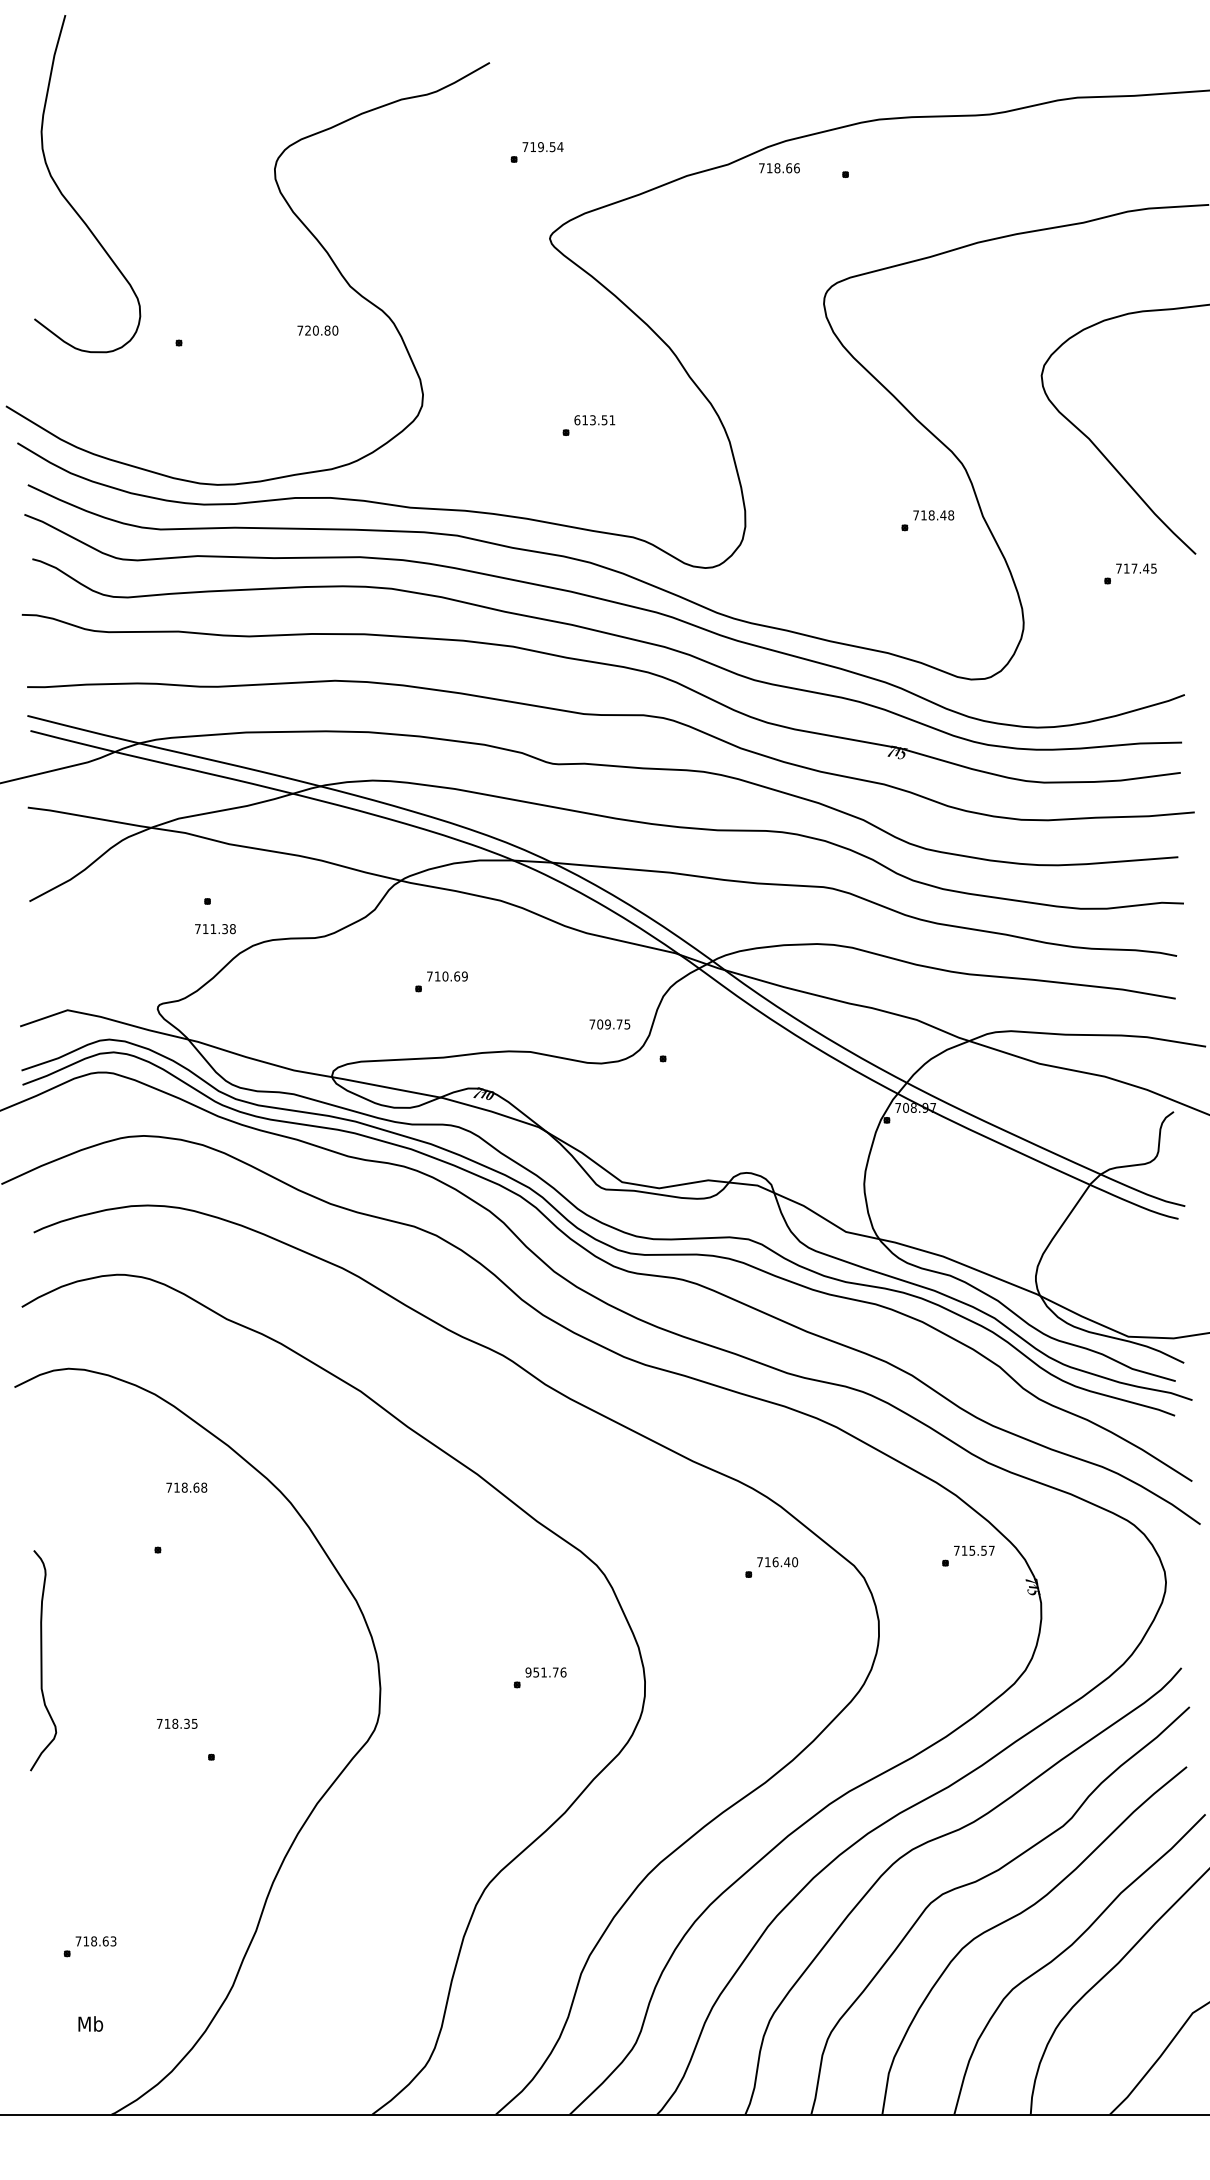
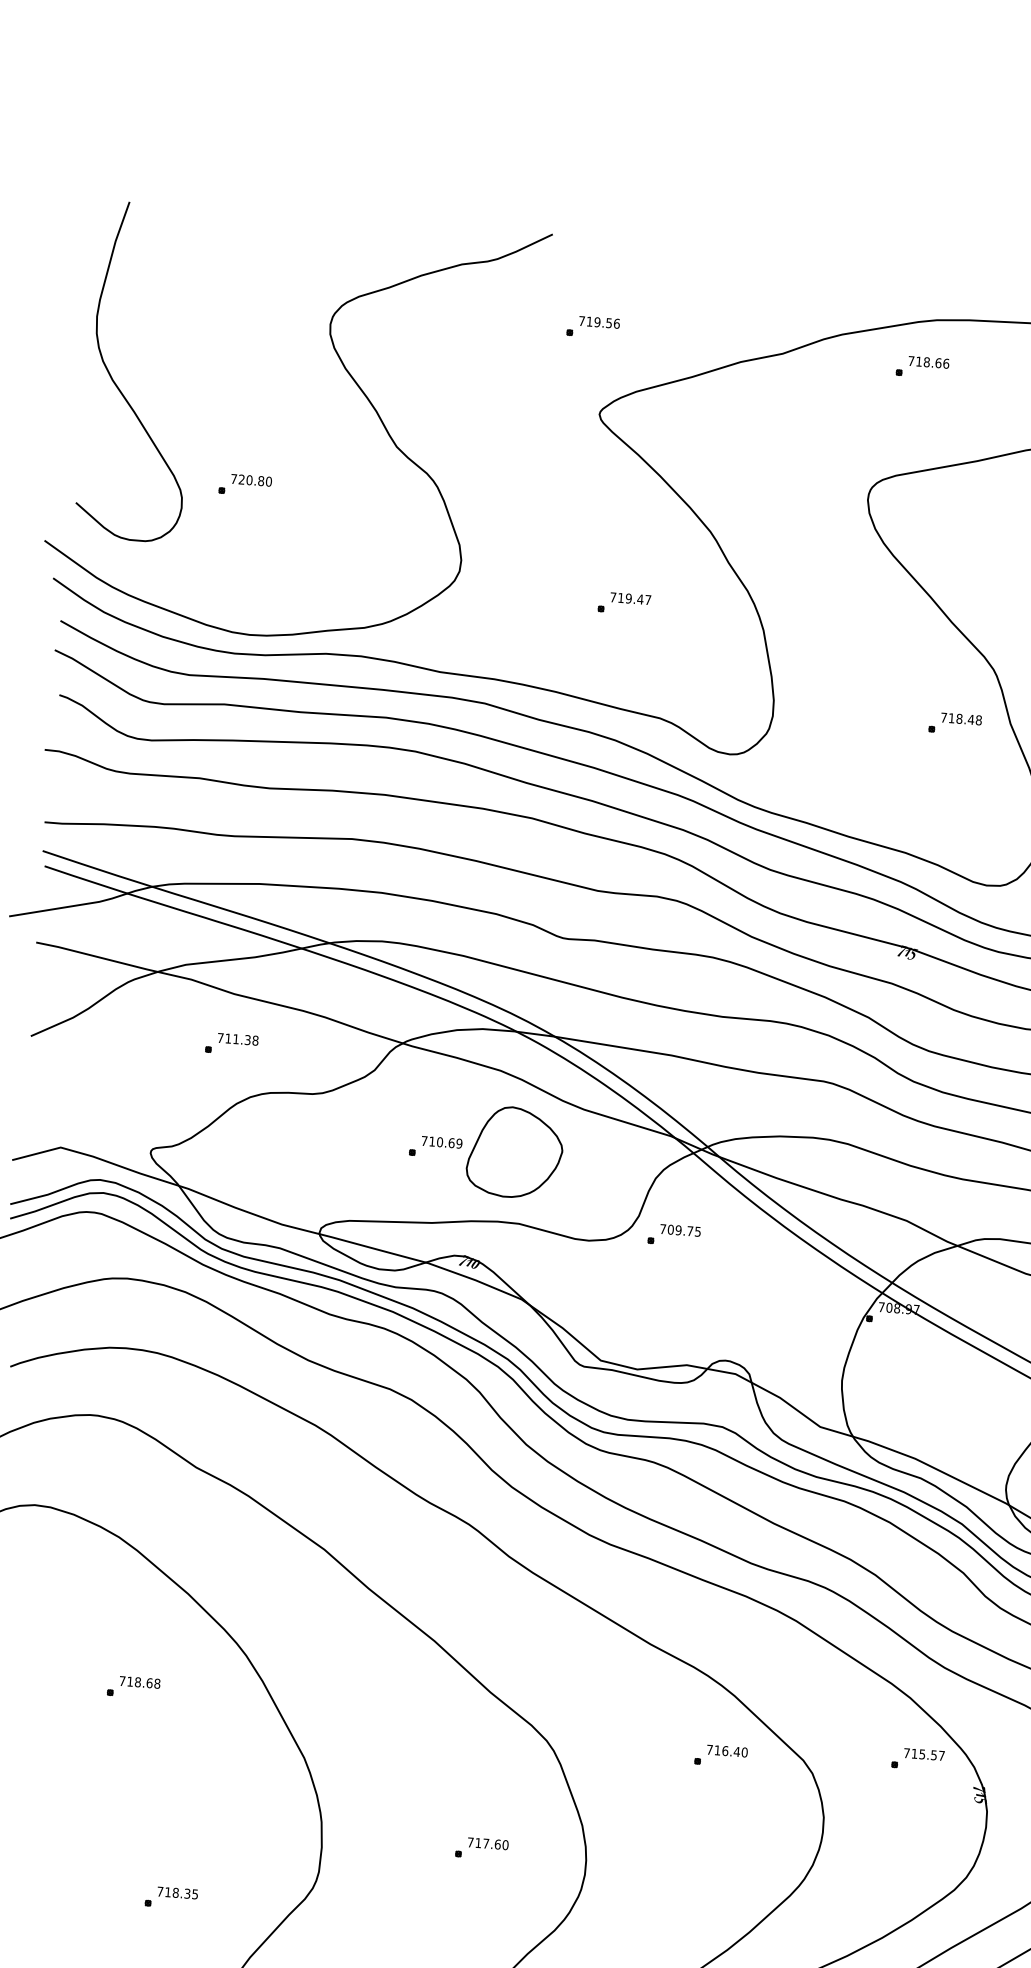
text: (560, 147) -> (616, 324), 719.54 -> 719.56
text: (779, 168) -> (928, 362), moved
curve: (68, 200) -> (118, 387), moved
text: (317, 330) -> (251, 480), moved
text: (594, 420) -> (630, 598), 613.51 -> 719.47
text: (215, 929) -> (238, 1039), moved
part: (520, 980) -> (514, 1151), added
text: (609, 1024) -> (680, 1230), moved
text: (186, 1487) -> (139, 1682), moved
text: (545, 1672) -> (487, 1843), 951.76 -> 717.60
text: (177, 1723) -> (178, 1892), moved

